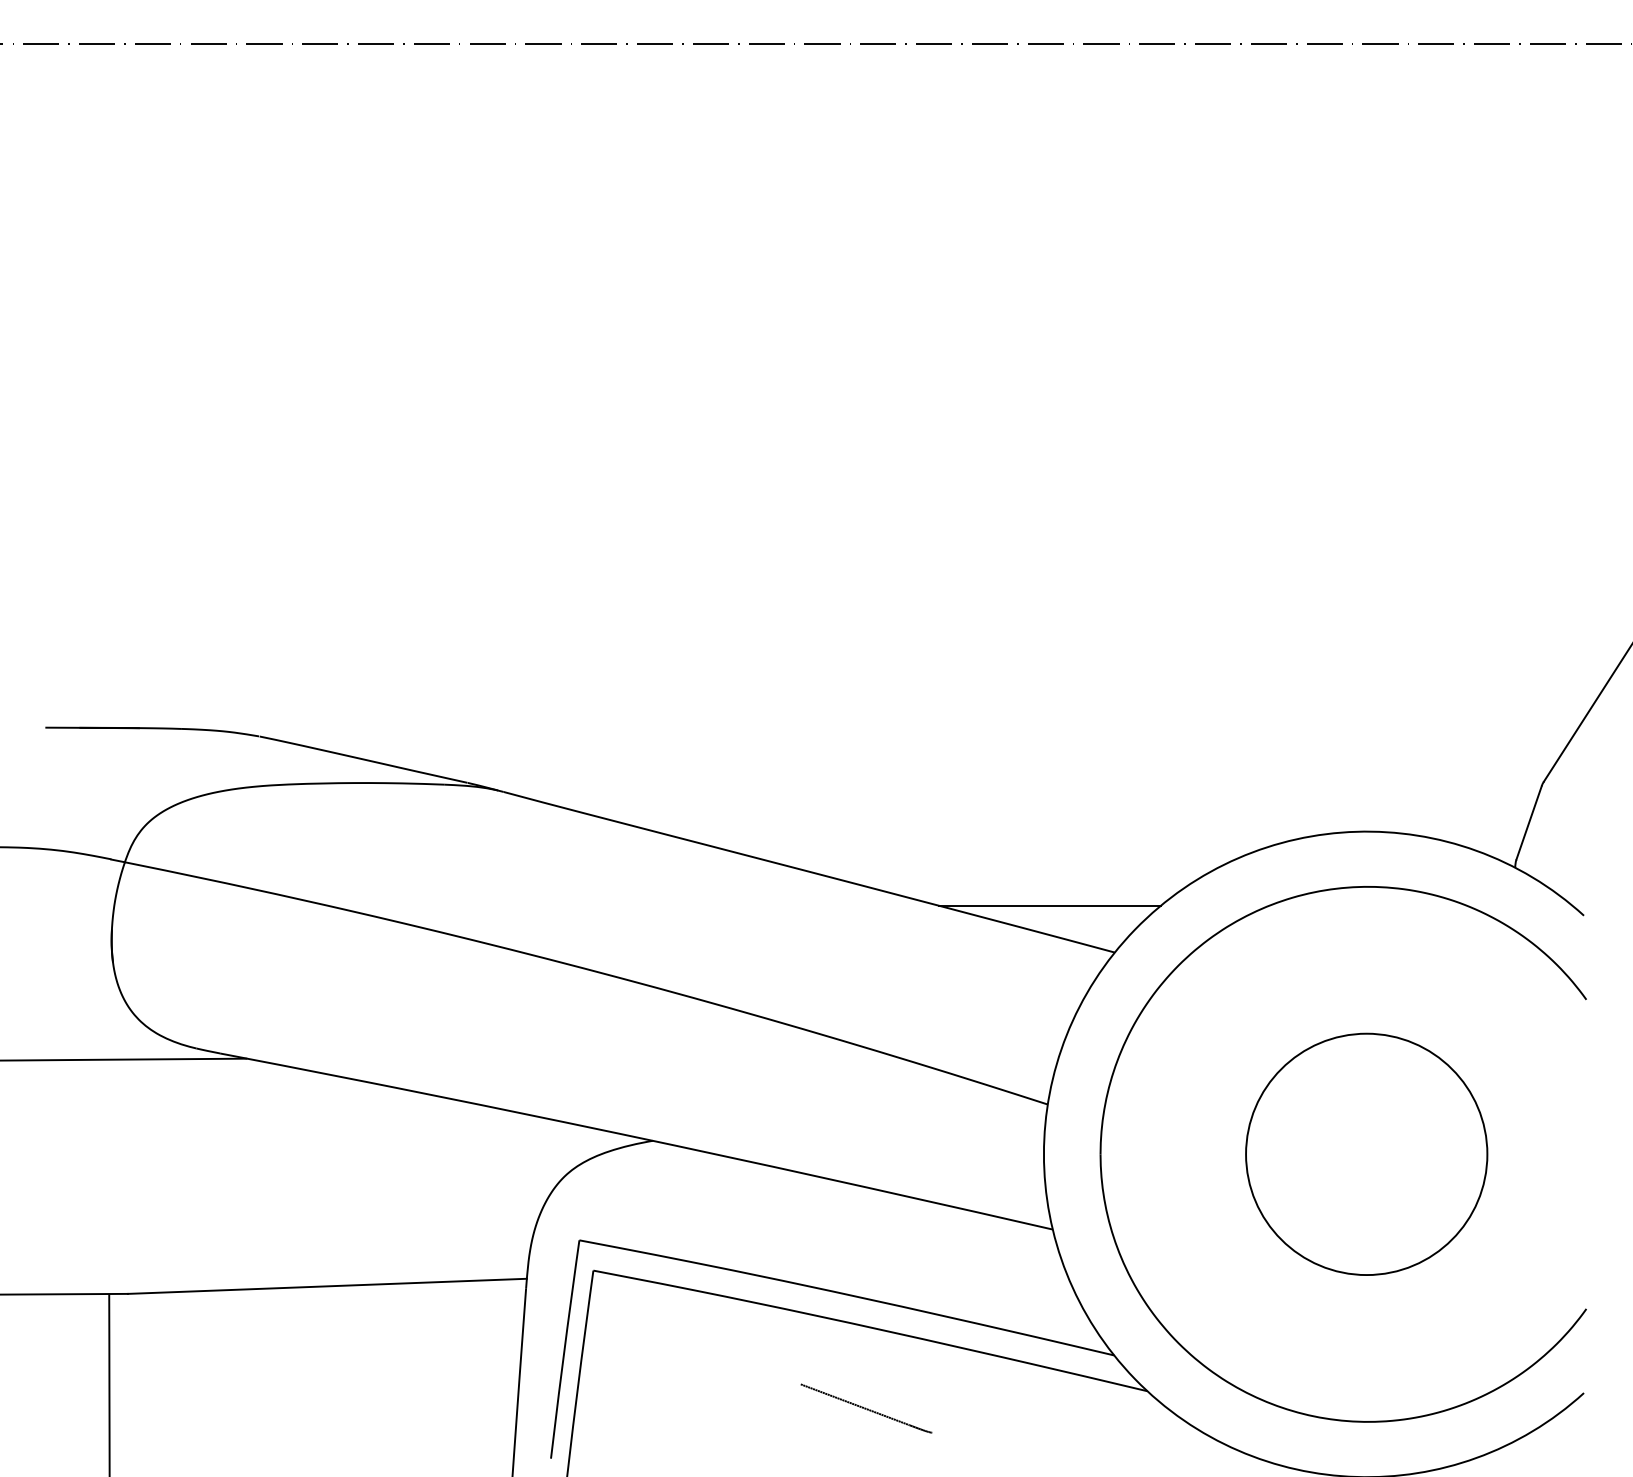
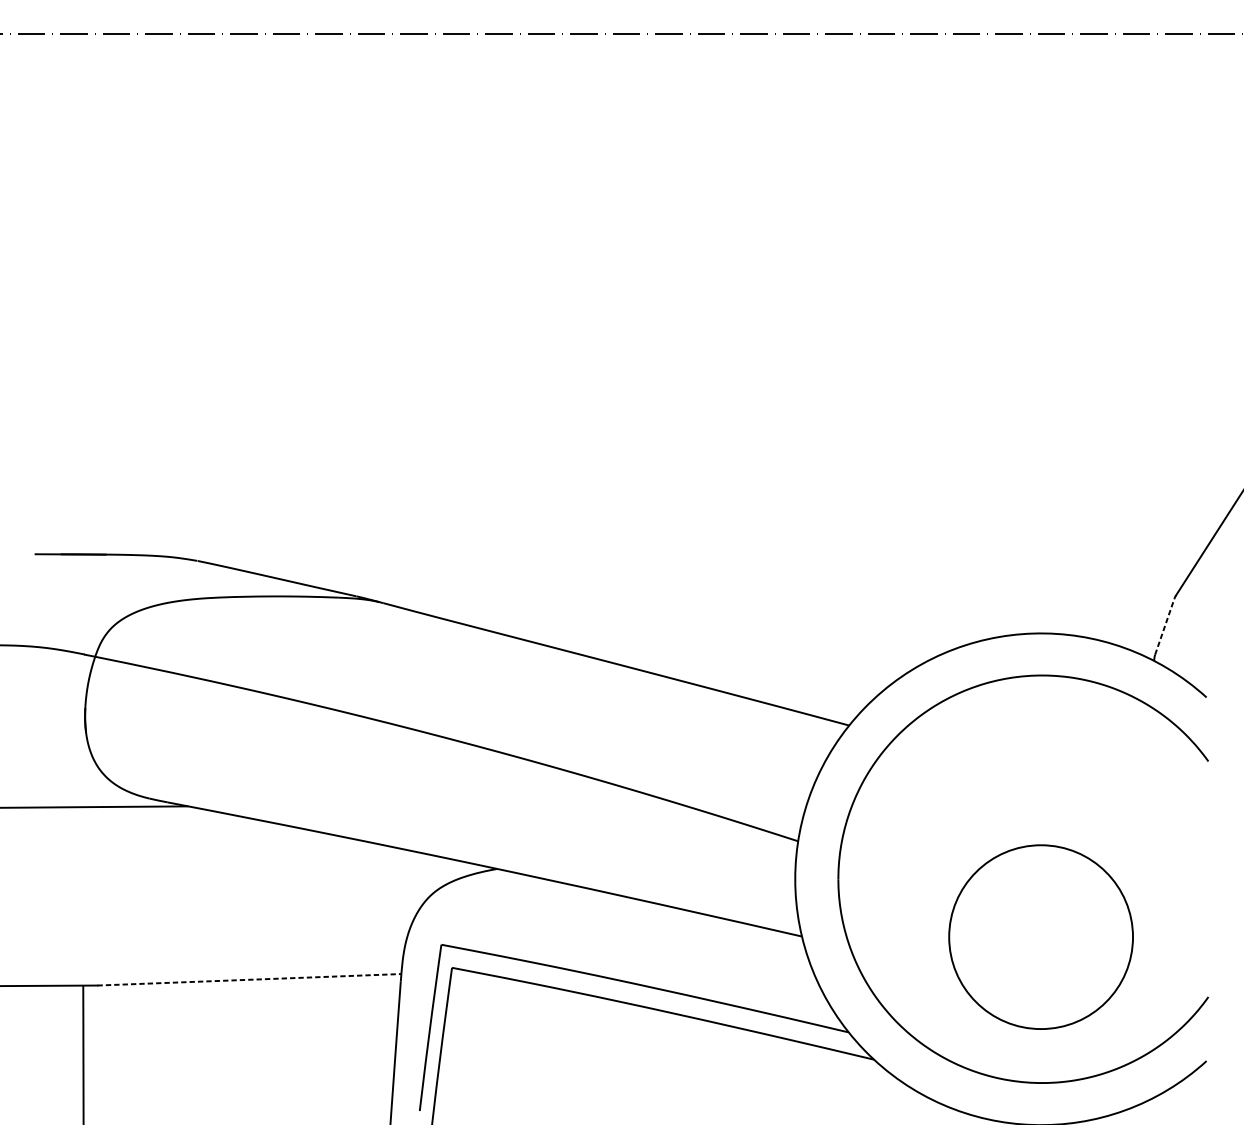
line: (1529, 822) -> (1165, 626), solid -> dashed
line: (1049, 905) -> (799, 689), removed
circle: (1366, 1153) -> (1040, 936), moved
line: (327, 1286) -> (249, 979), solid -> dashed
line: (866, 1408) -> (660, 1072), removed

